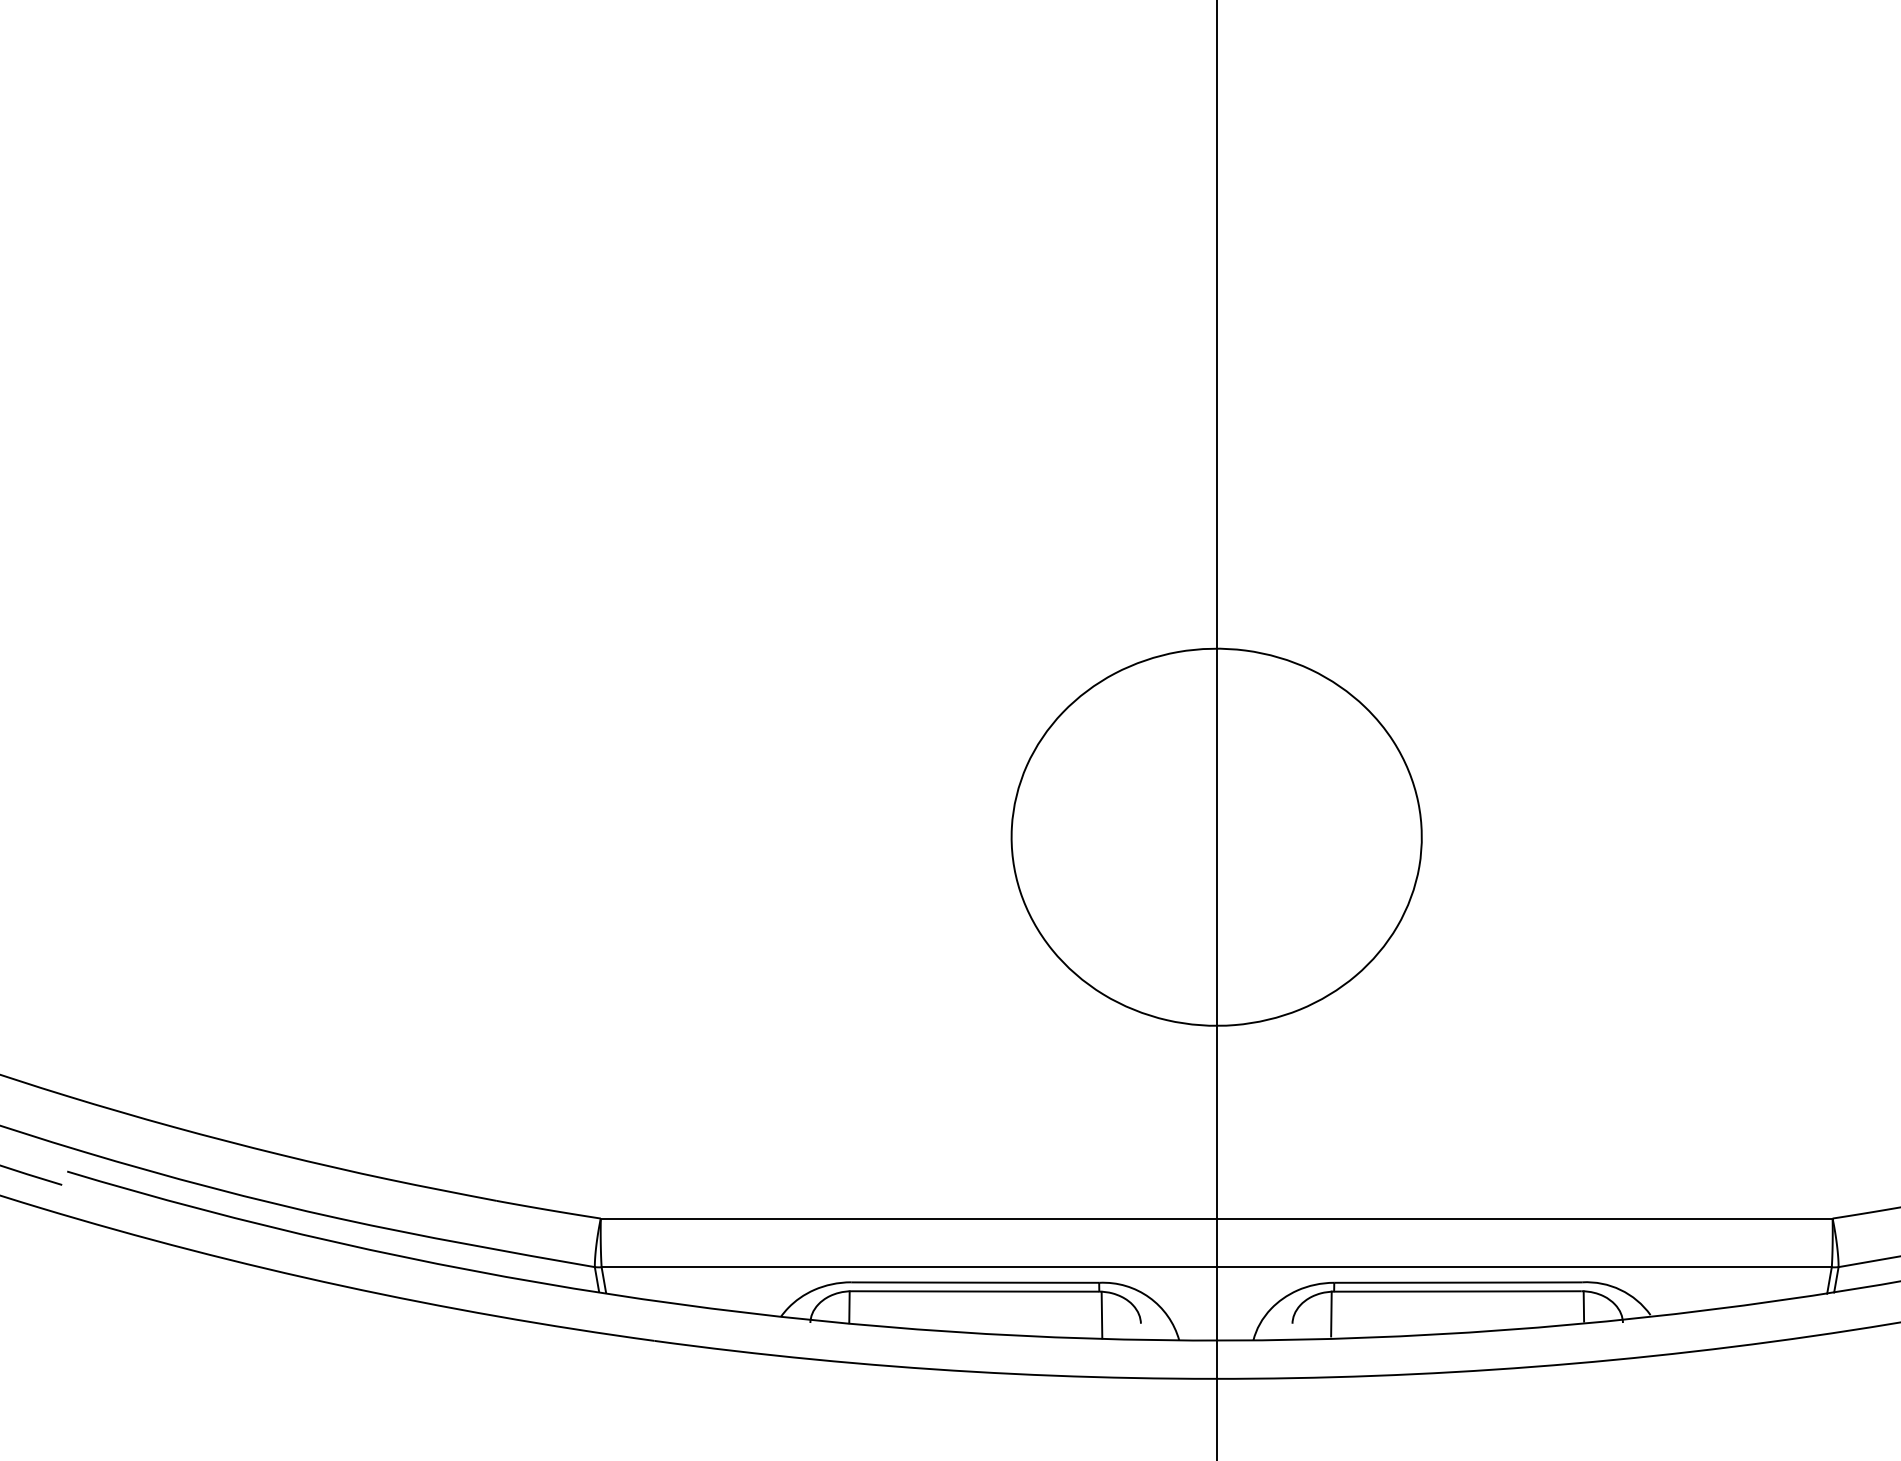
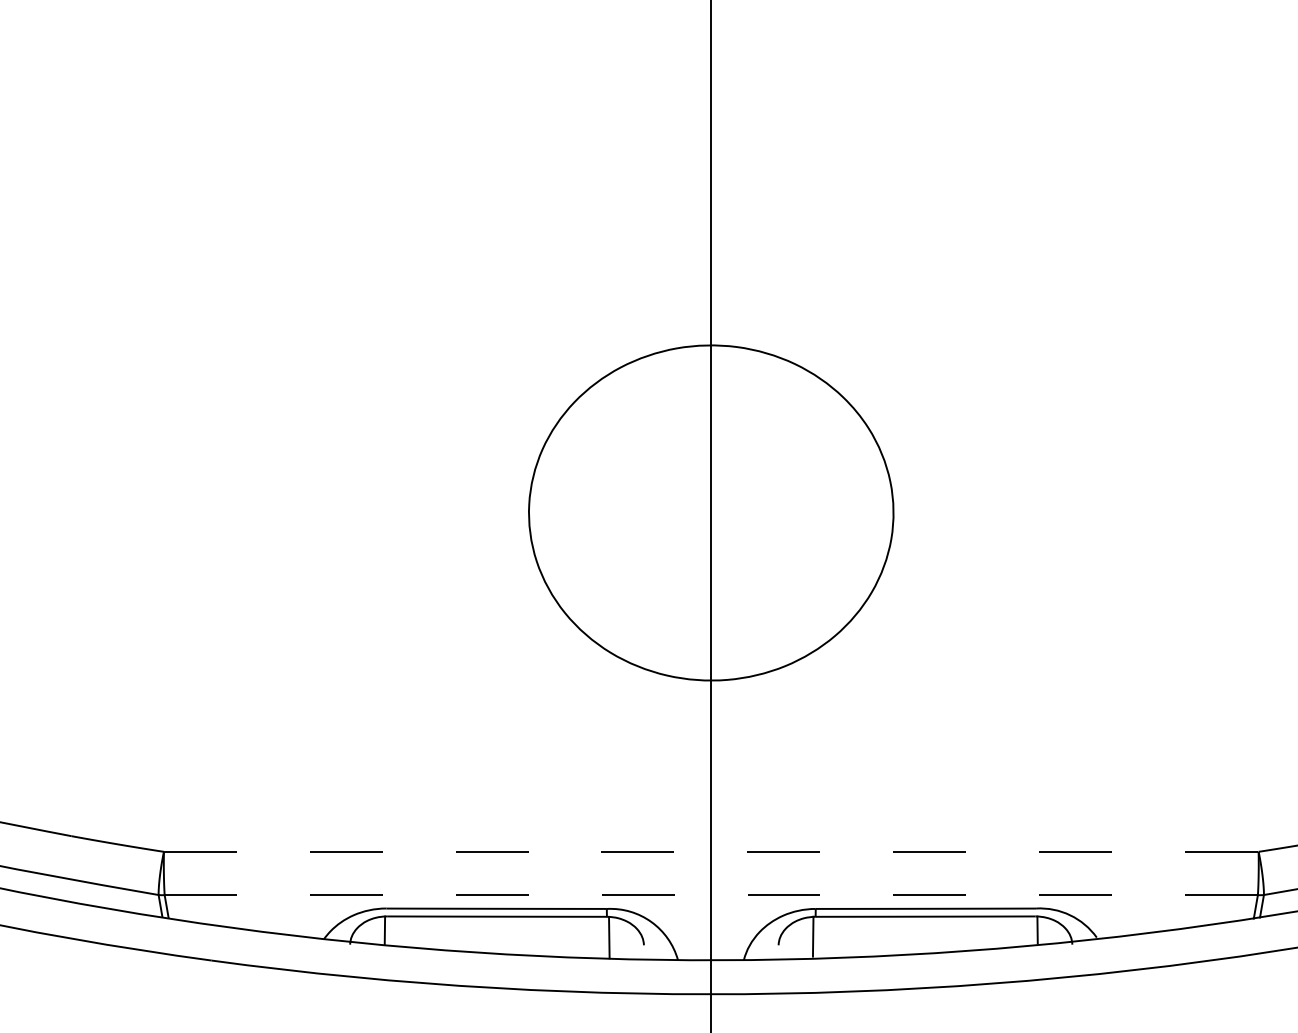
line: (1216, 1218) -> (711, 851), solid -> dashed
line: (1216, 1267) -> (711, 895), solid -> dashed

